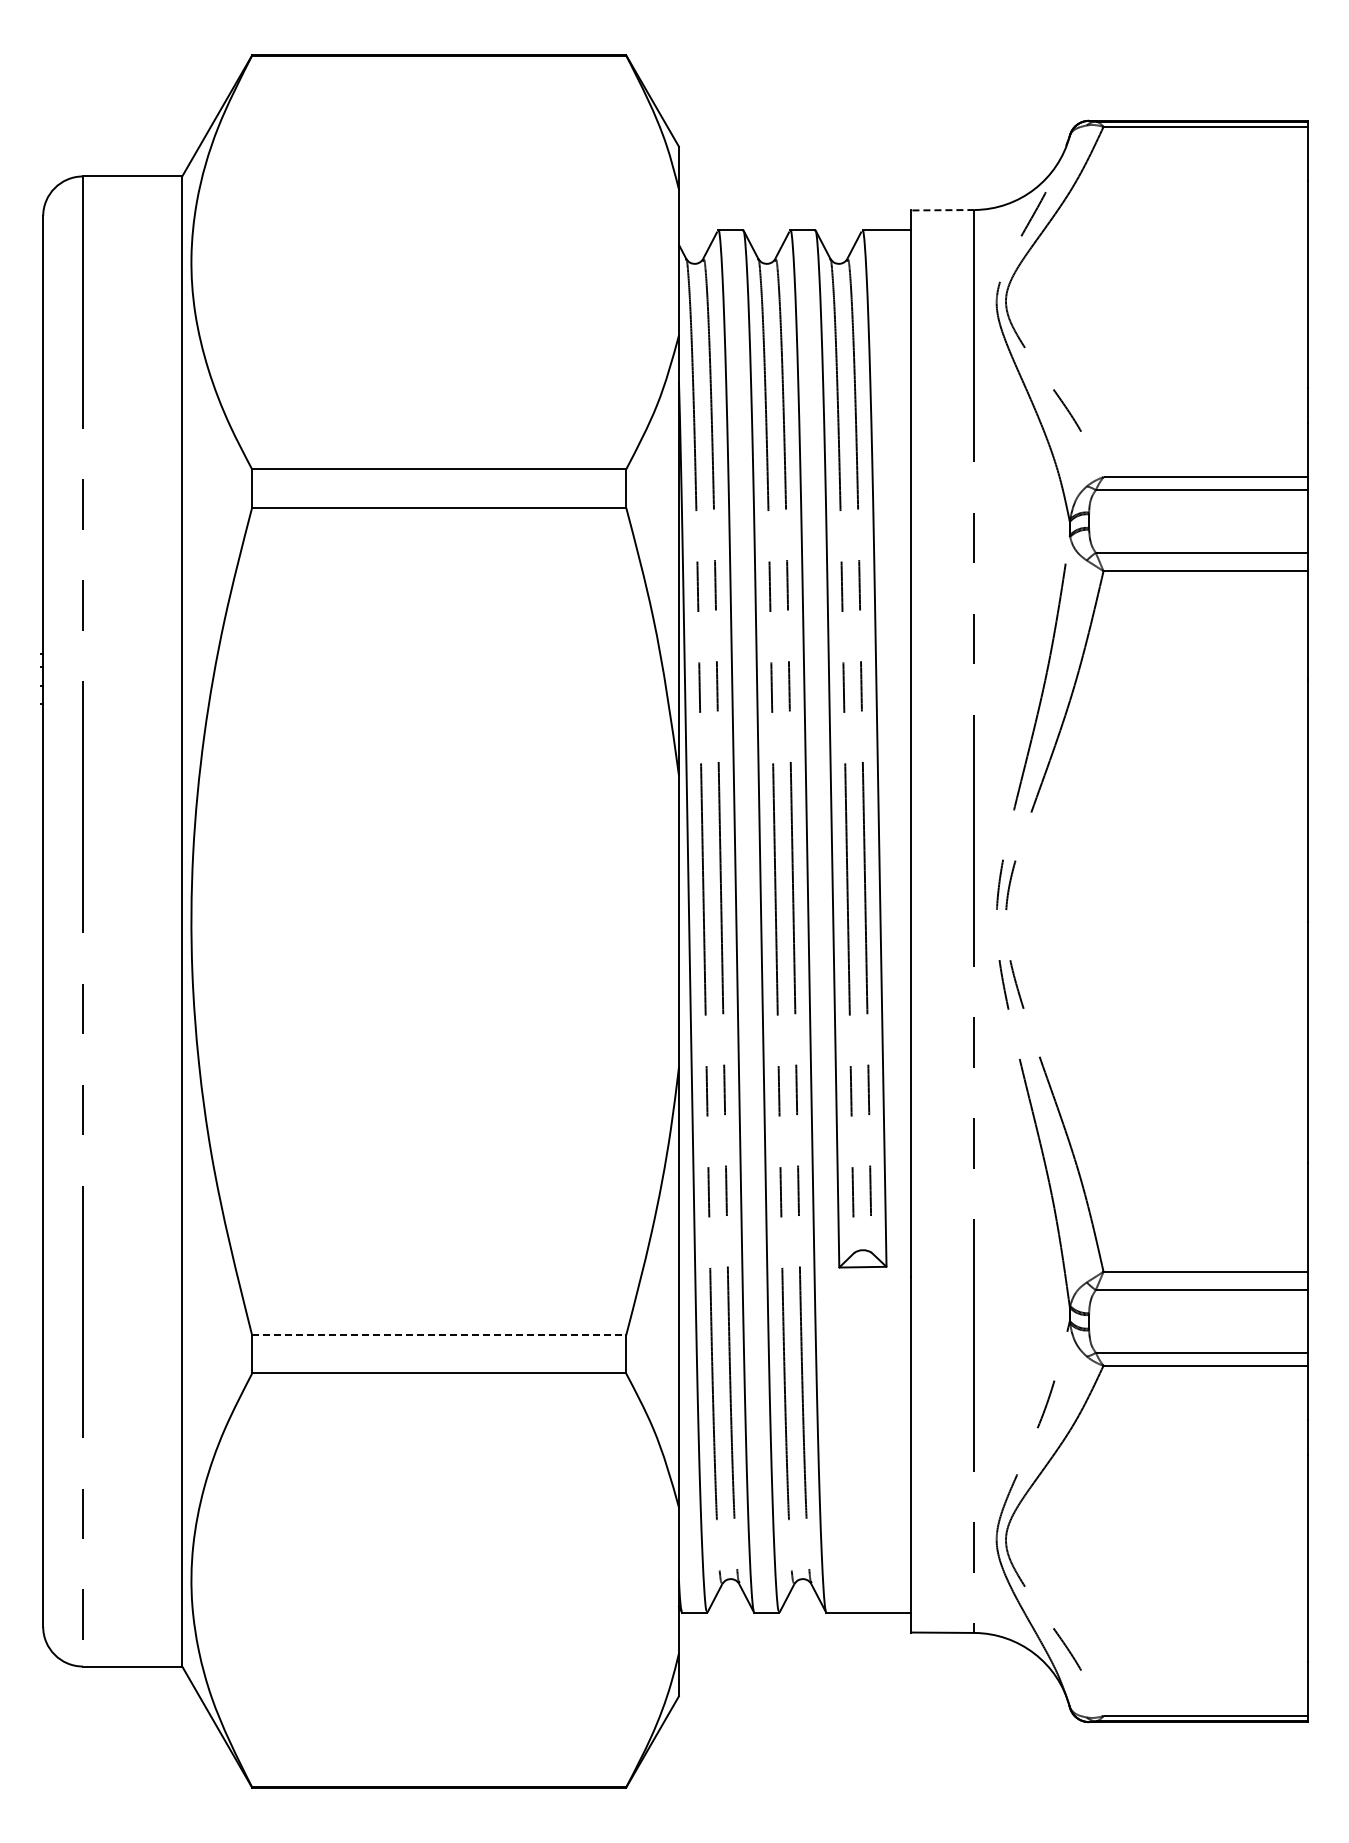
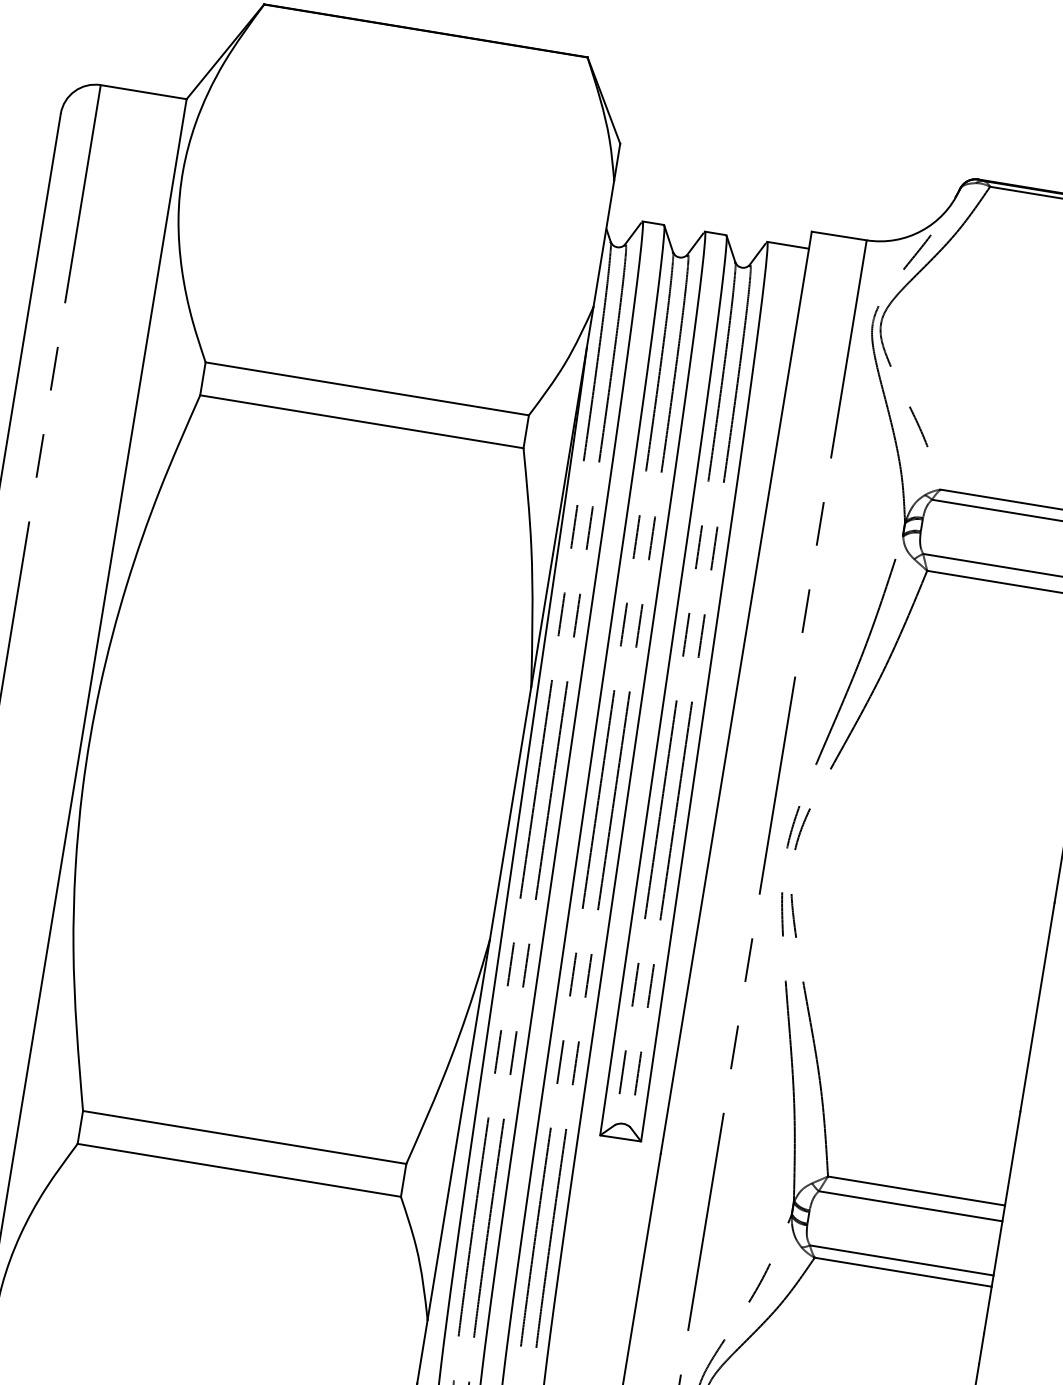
line: (942, 210) -> (839, 236), dashed -> solid
line: (439, 1335) -> (244, 1137), dashed -> solid

